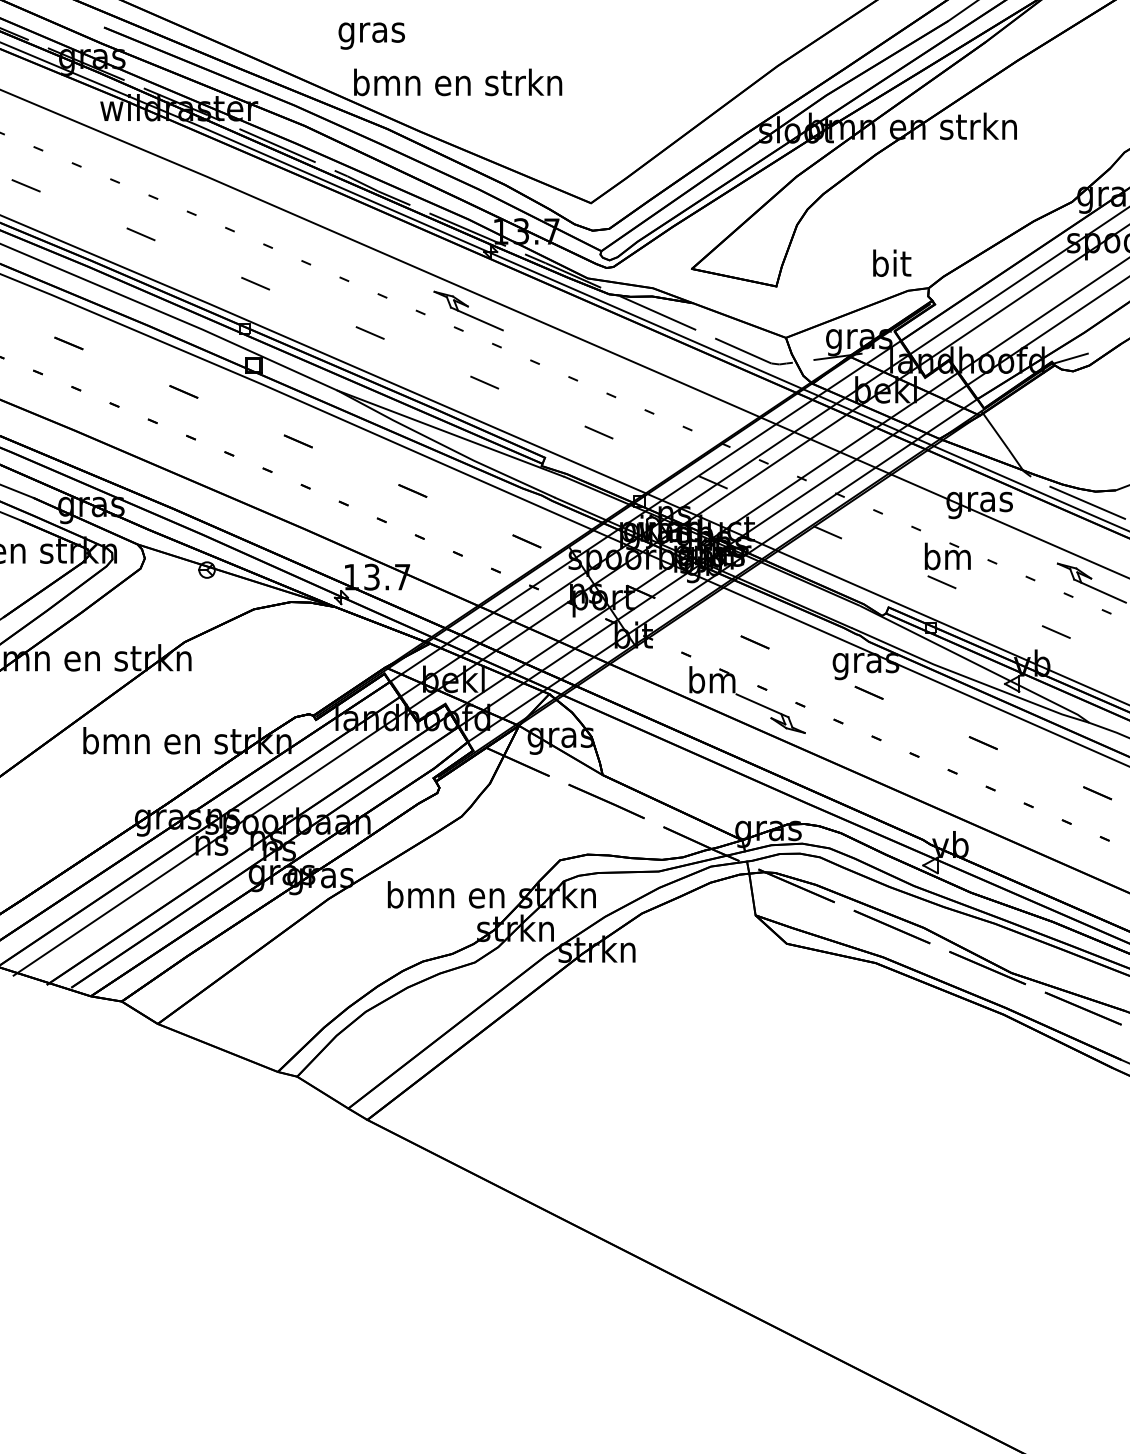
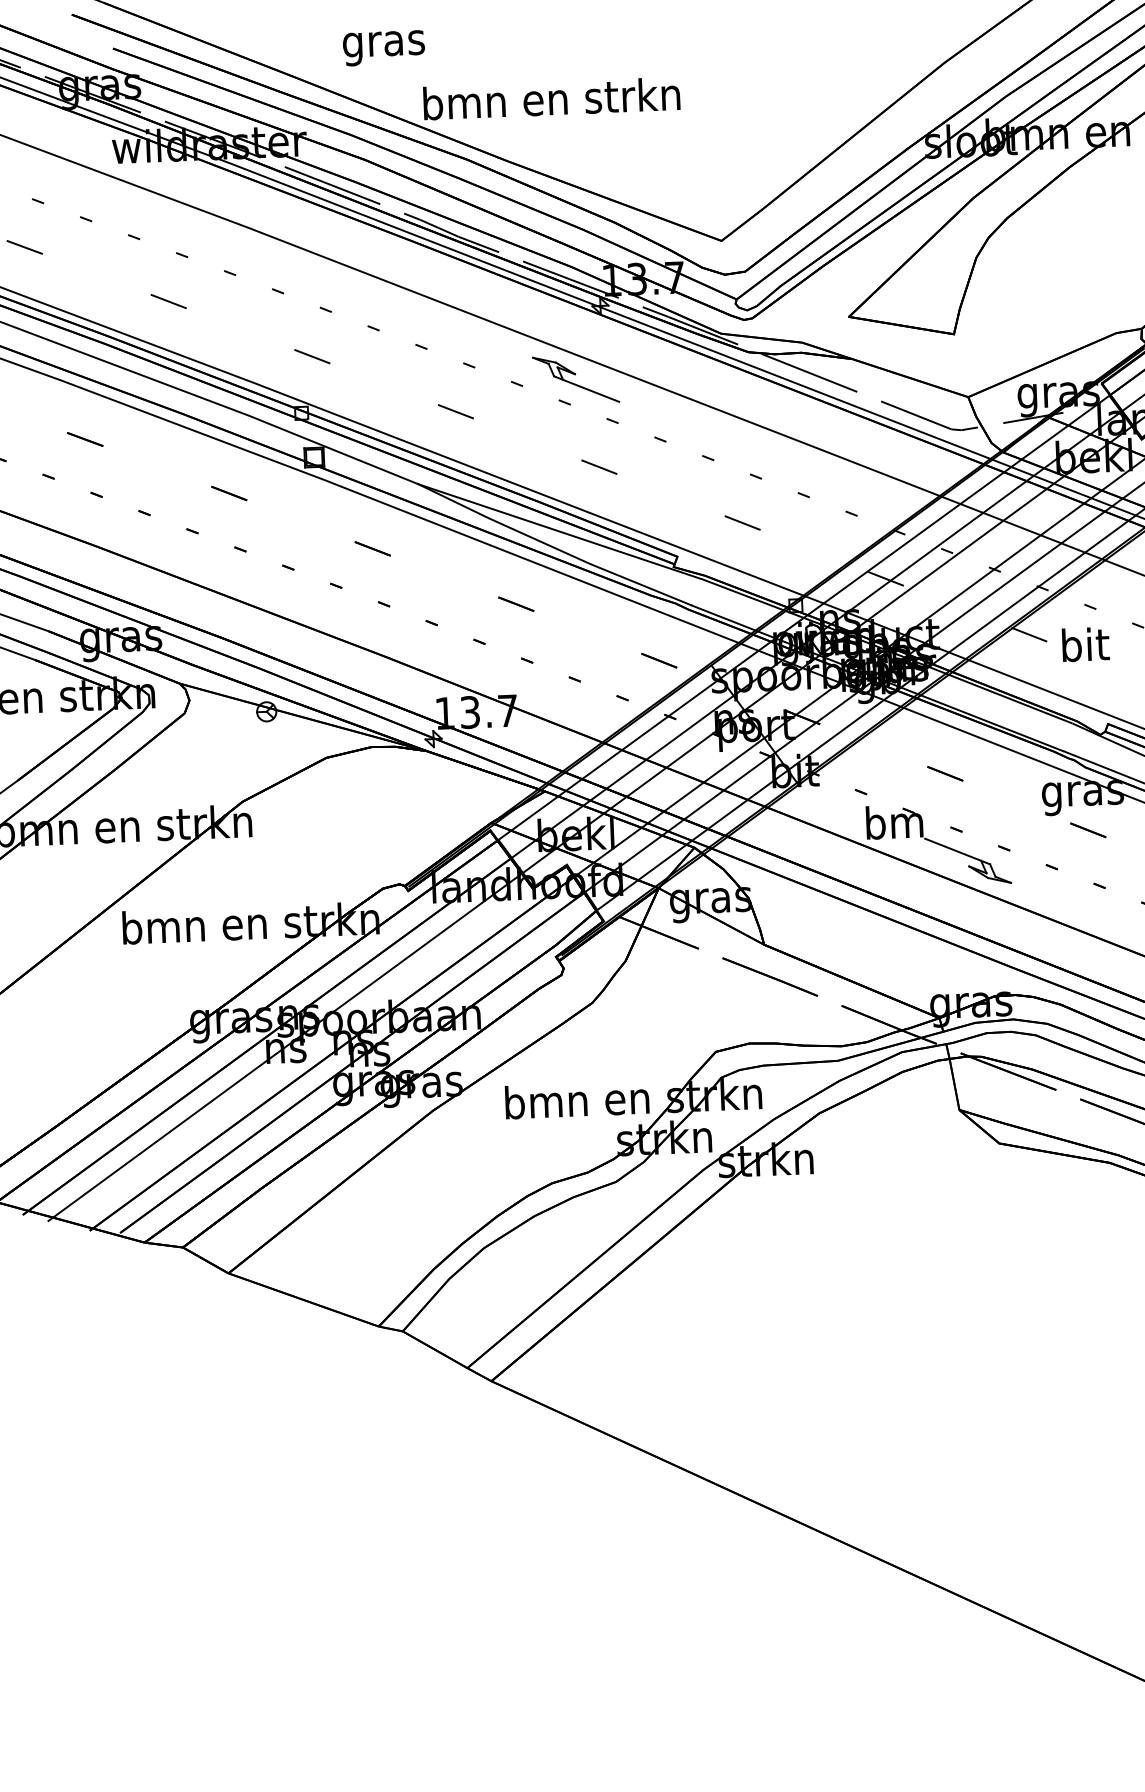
text: (371, 35) -> (383, 47), moved
text: (892, 262) -> (1086, 643), moved

